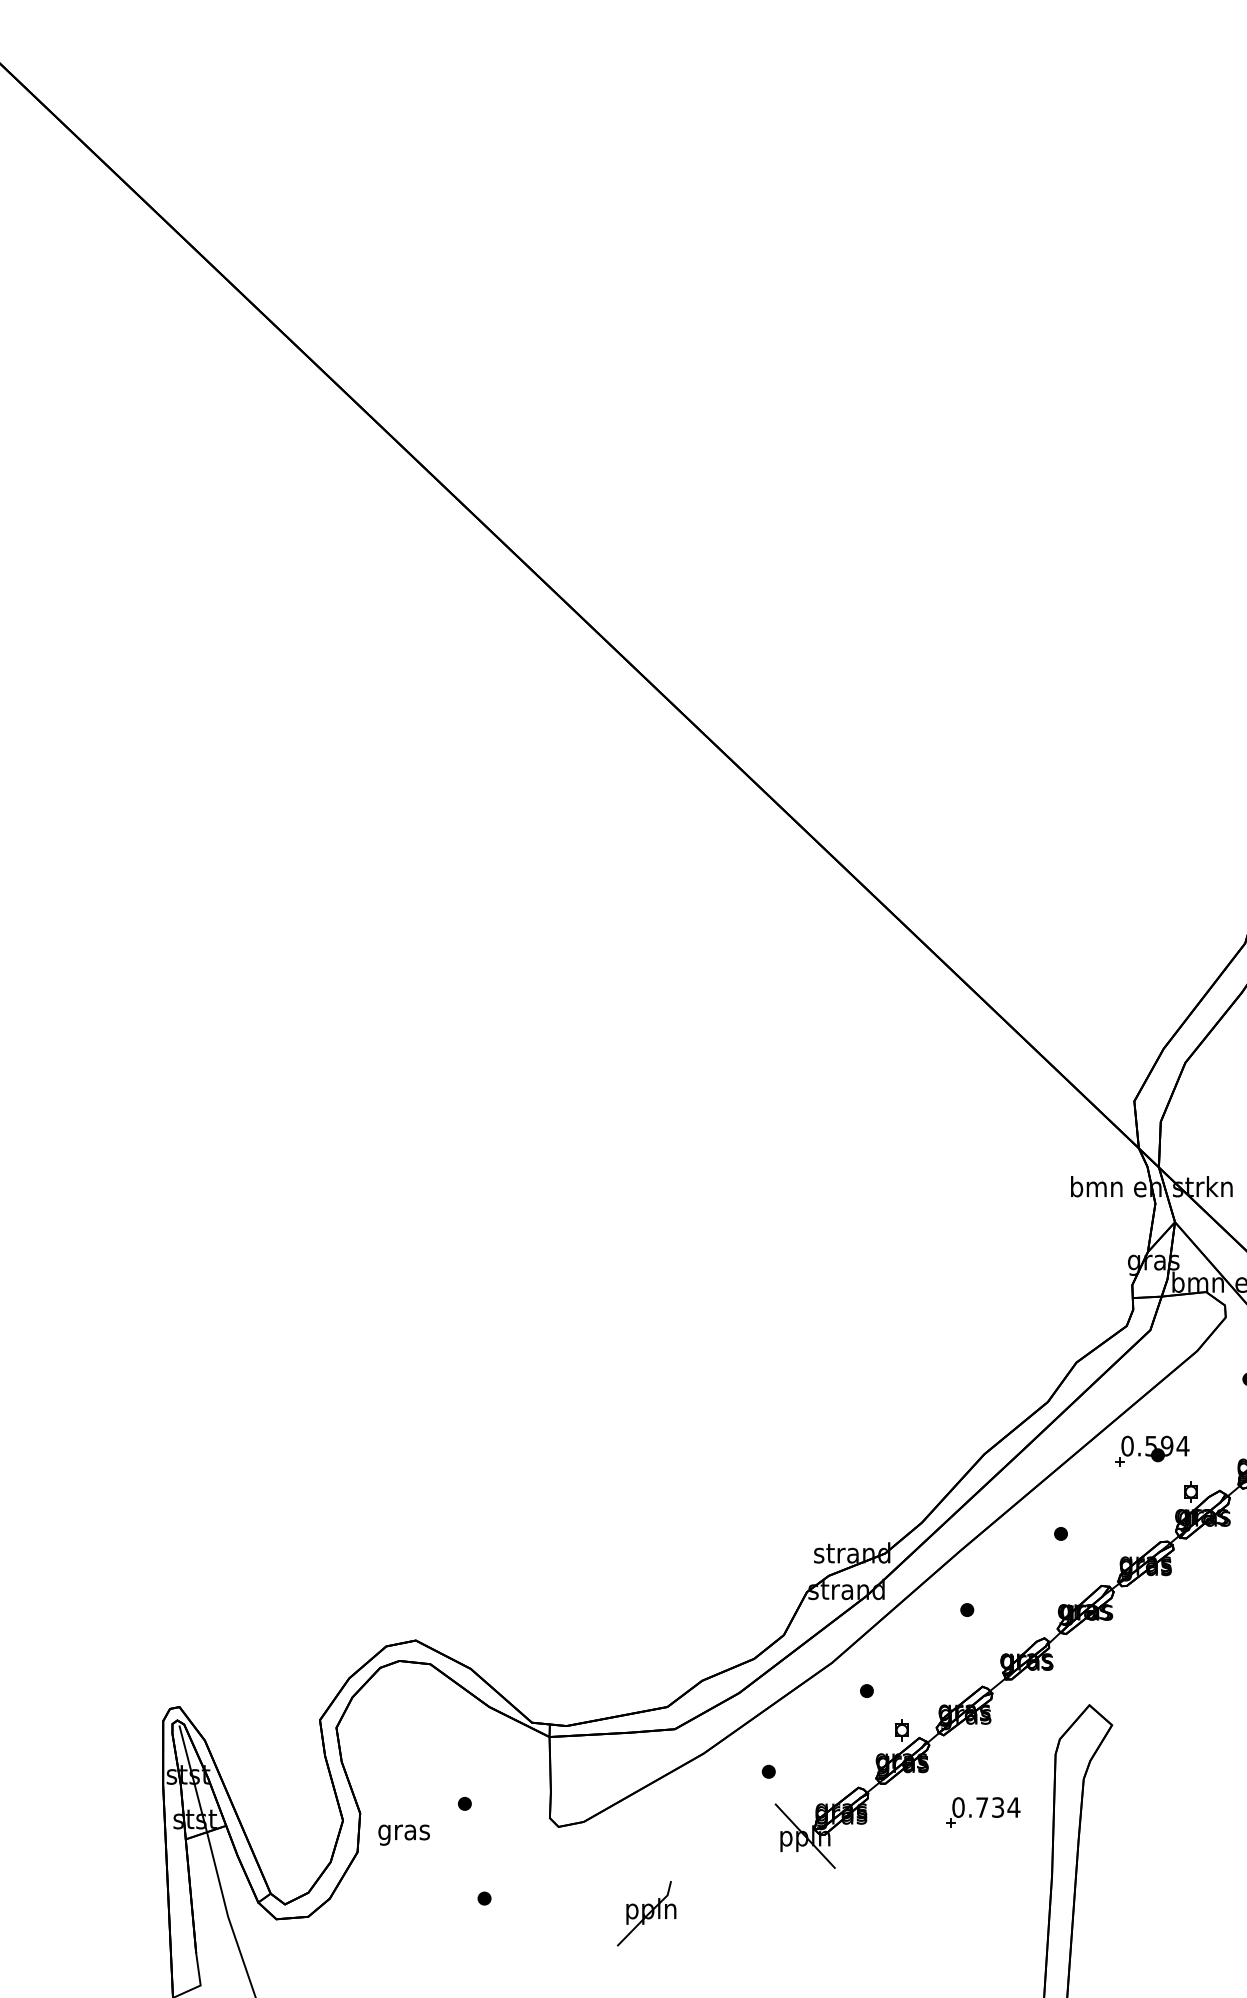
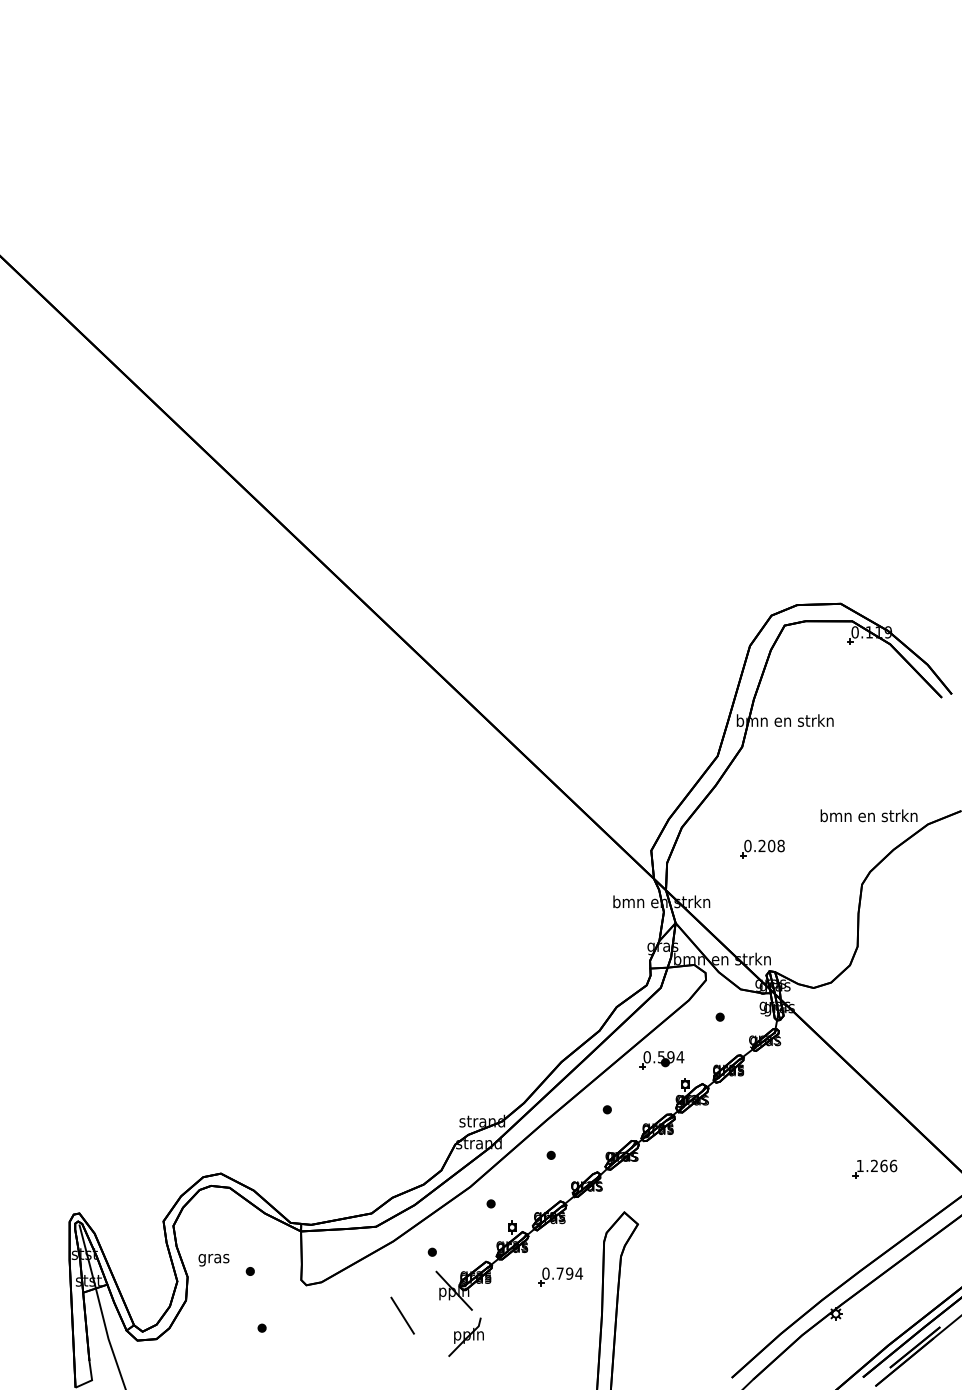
text: (997, 1807) -> (569, 1273), 0.734 -> 0.794
text: (403, 1835) -> (213, 1260), moved
line: (718, 1877) -> (402, 1315), added
part: (645, 1912) -> (465, 1336), moved

